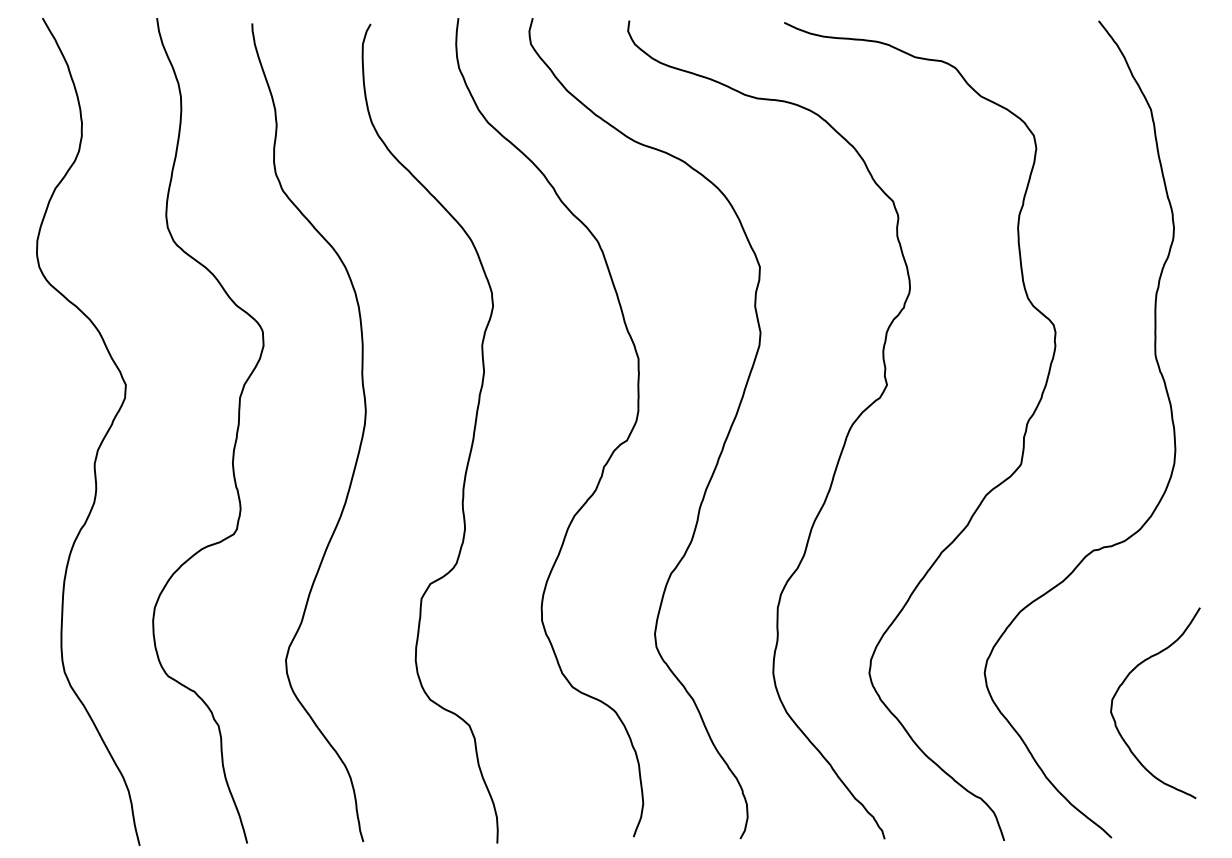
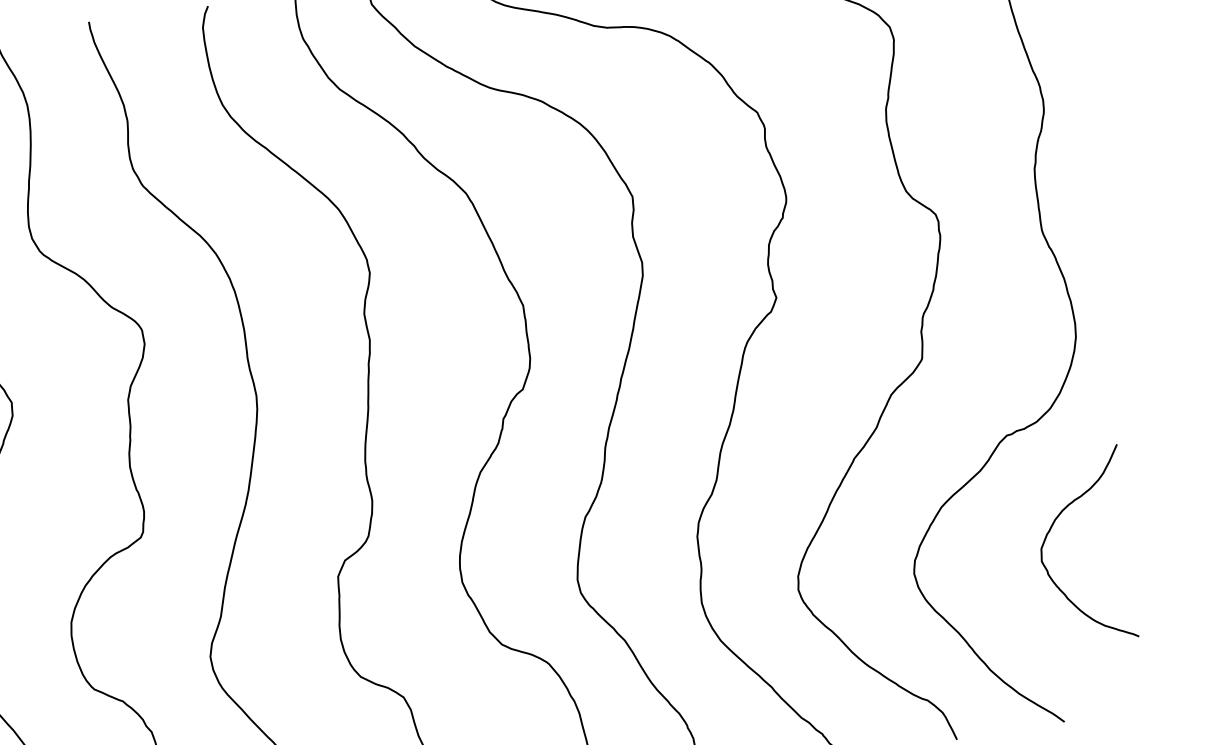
curve: (1124, 682) -> (1051, 529), moved

